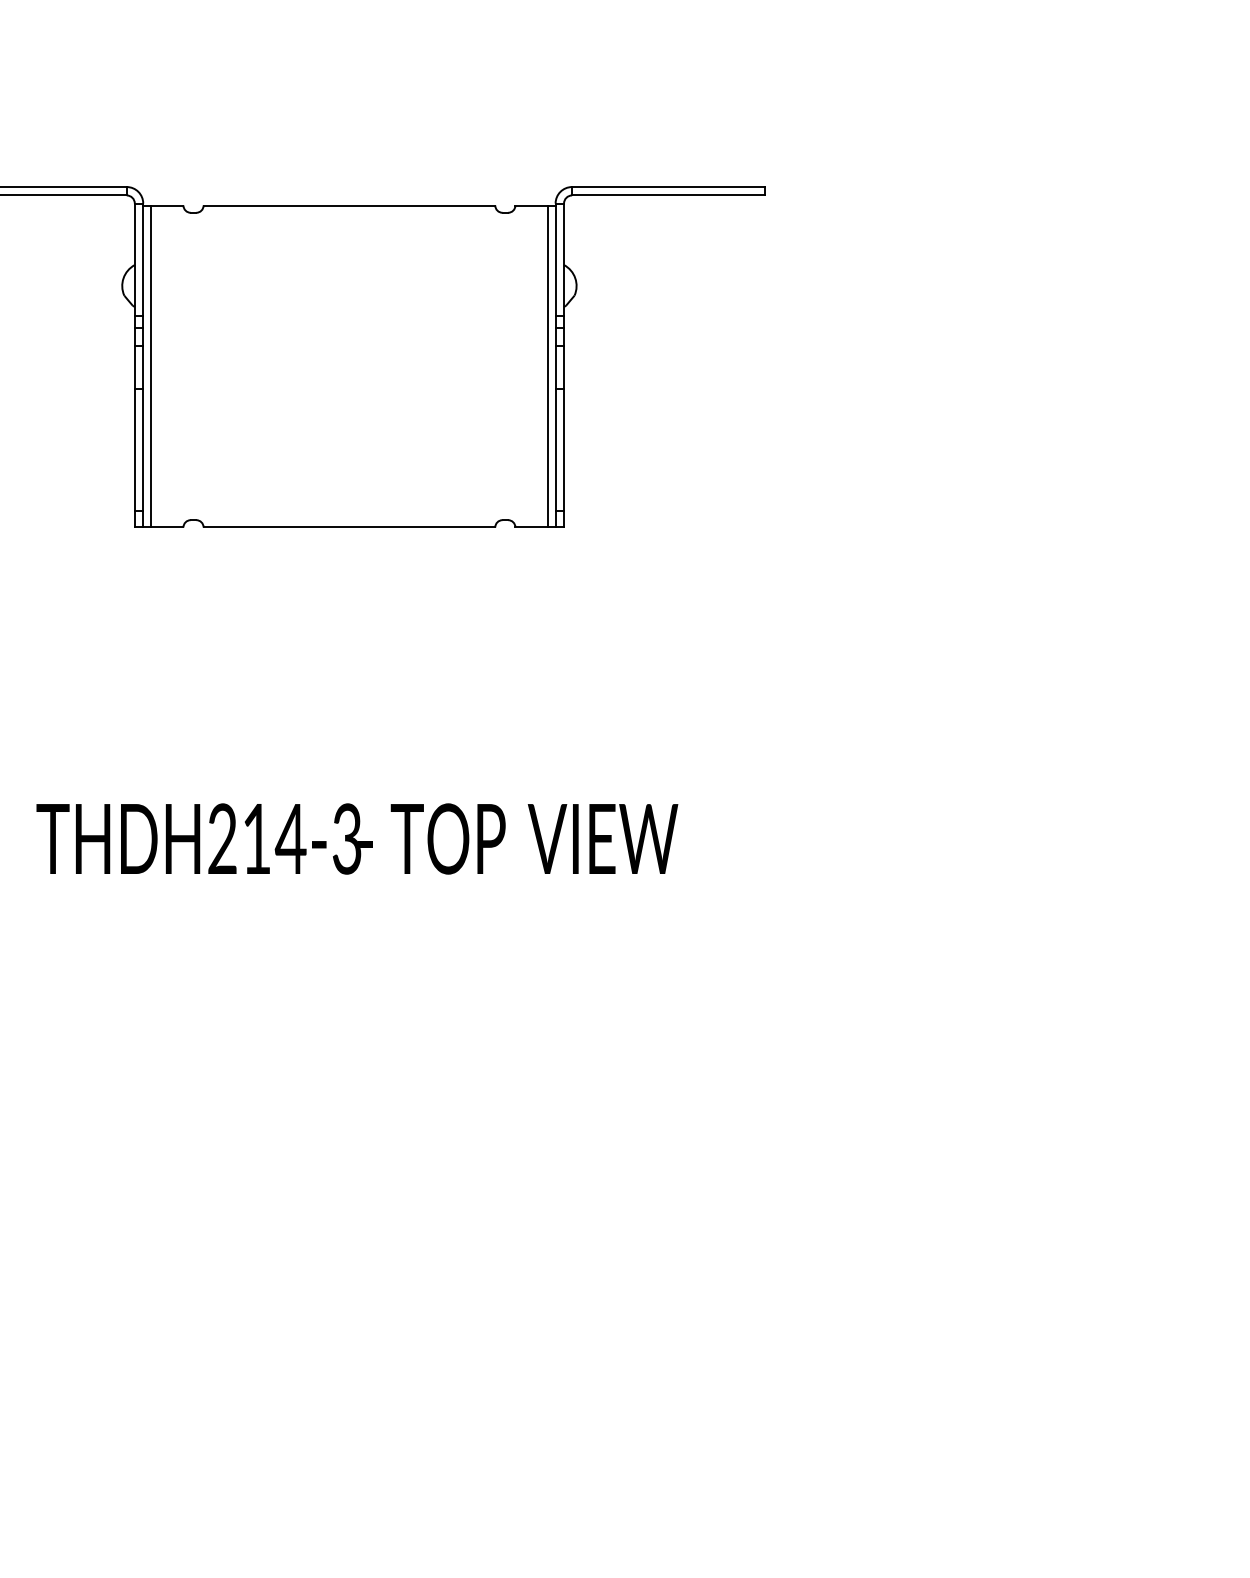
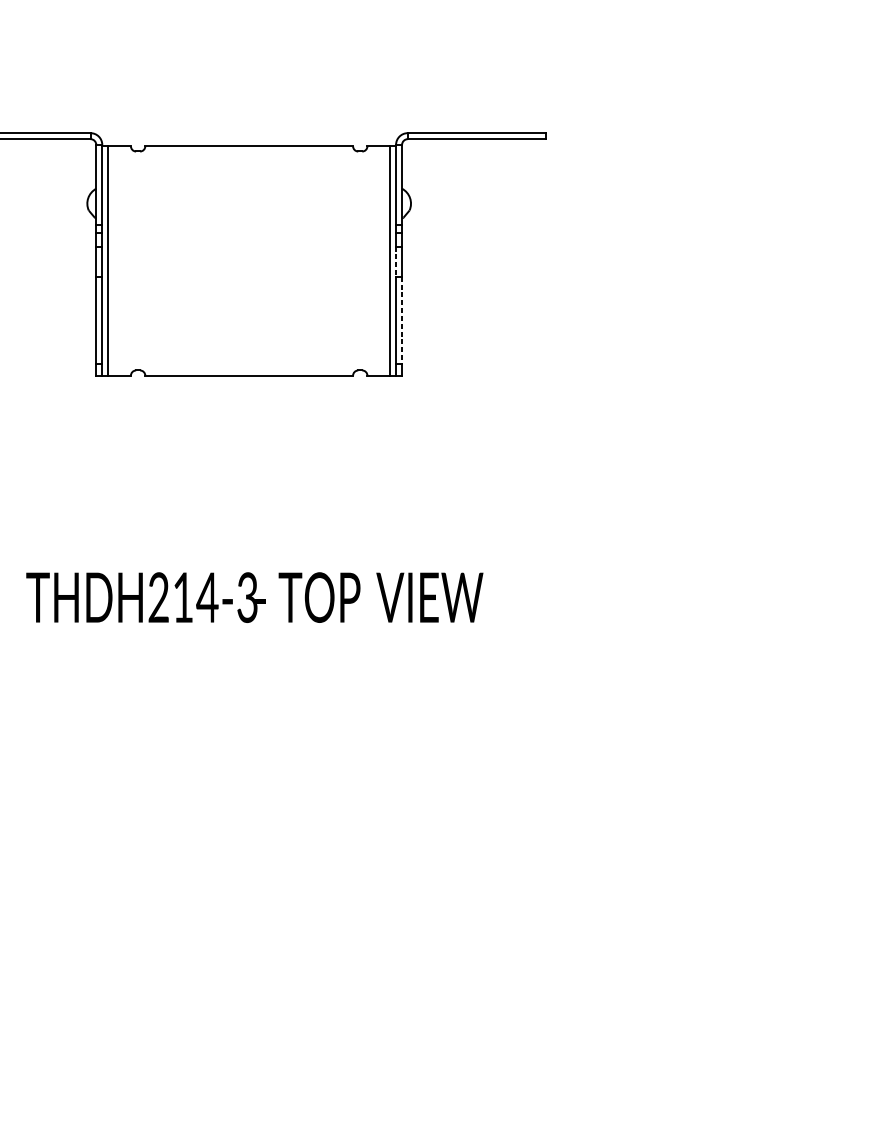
line: (555, 367) -> (395, 261), solid -> dashed
line: (564, 450) -> (402, 320), solid -> dashed

